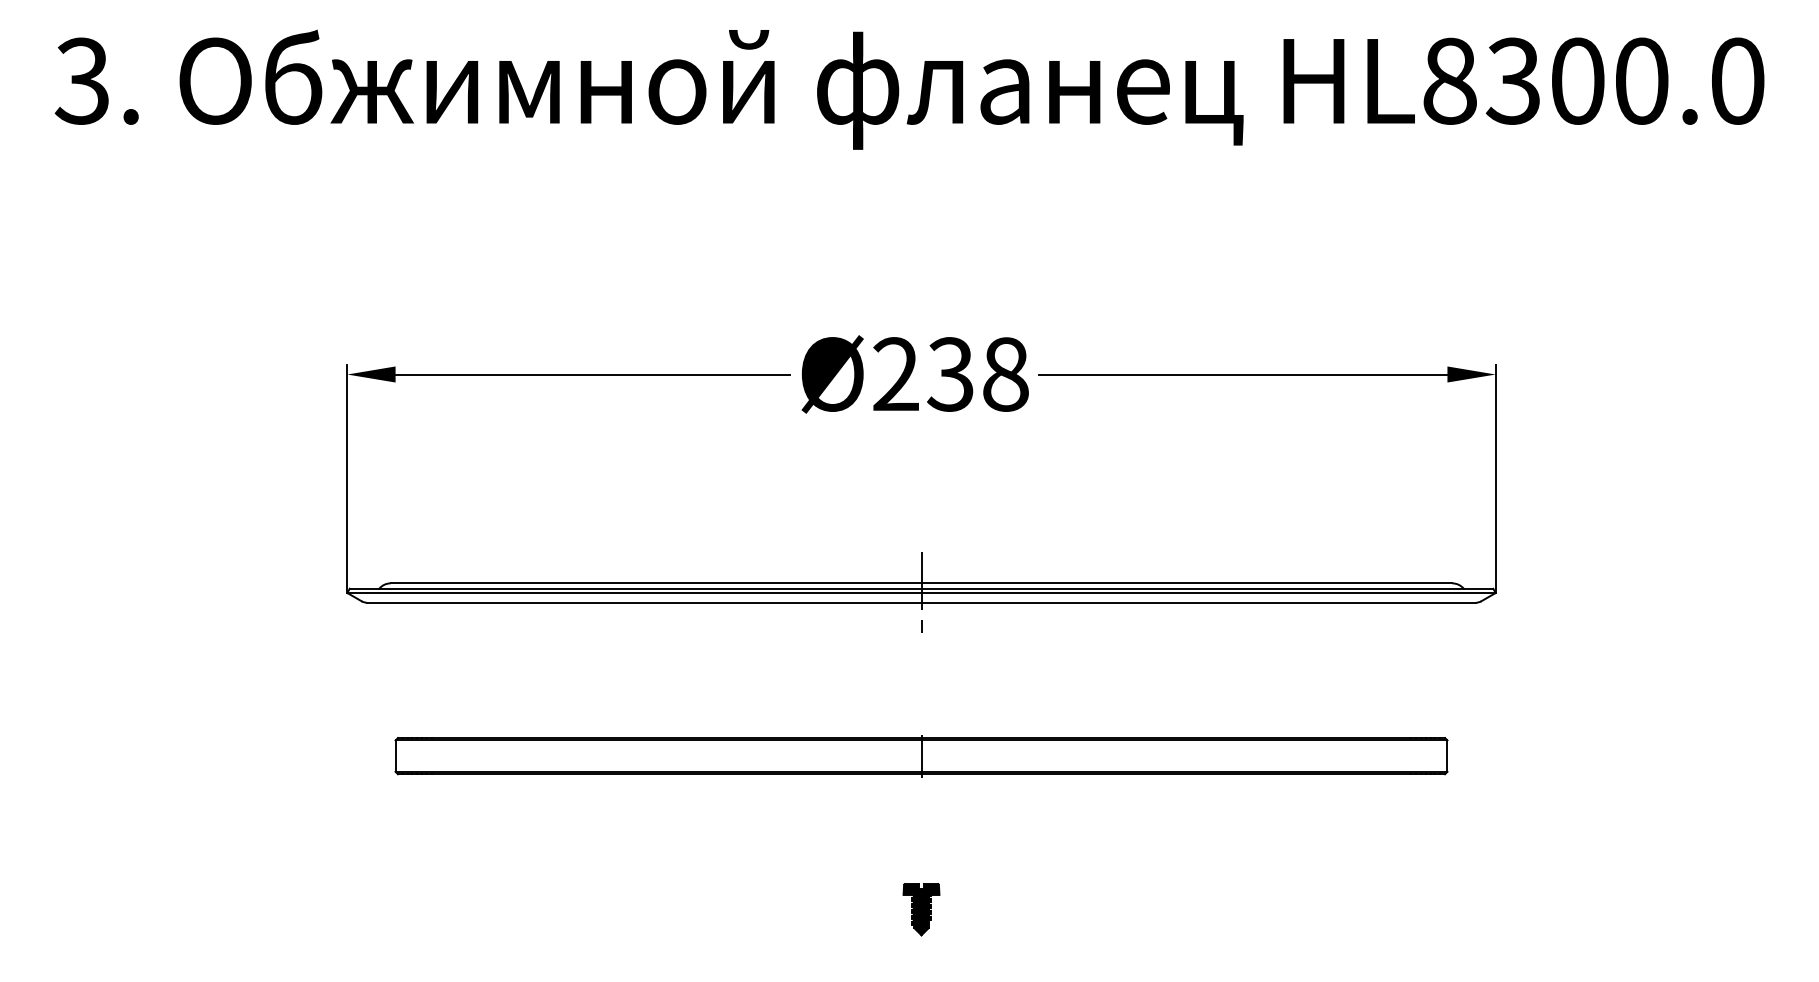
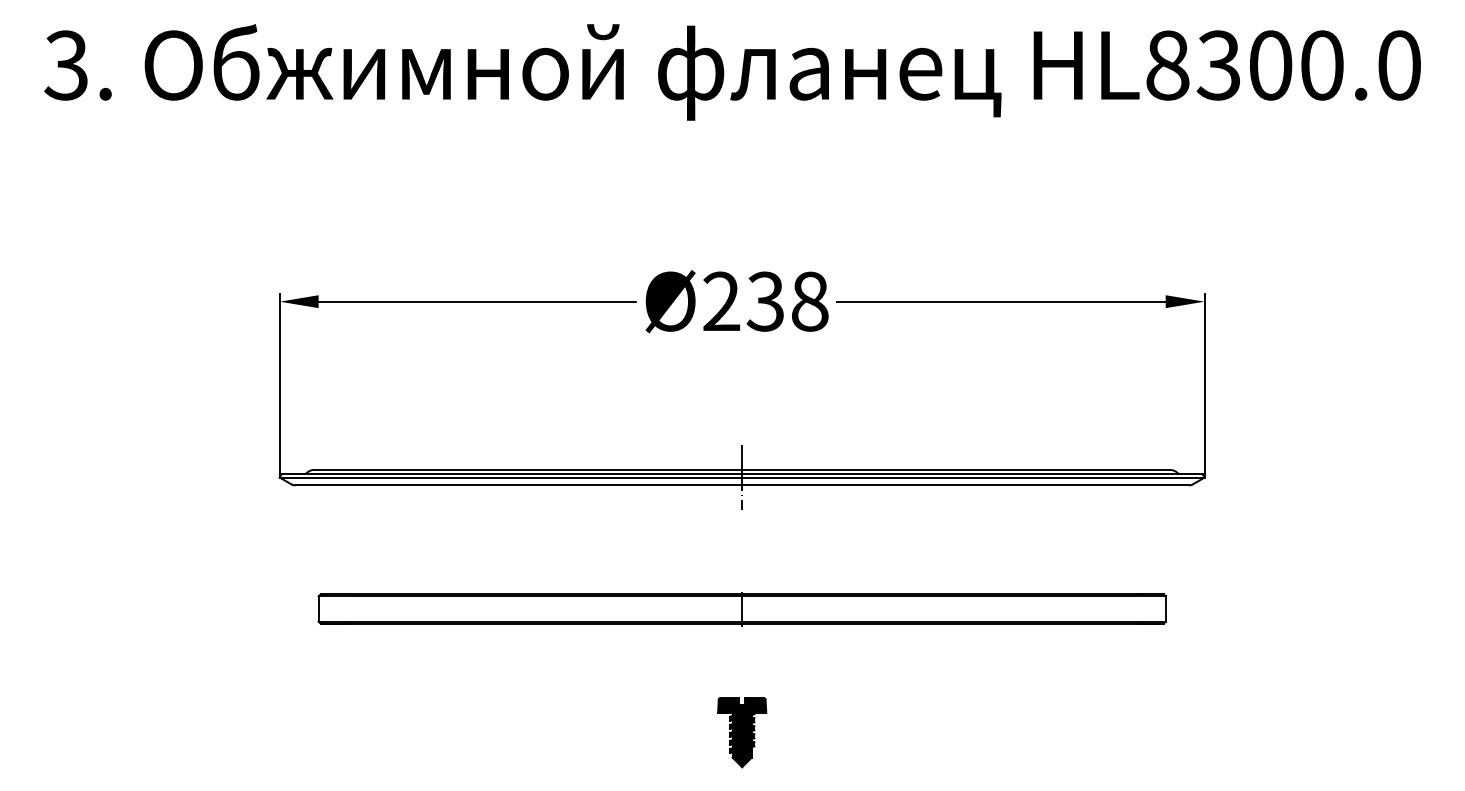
part: (921, 909) -> (742, 732), size x1.67

